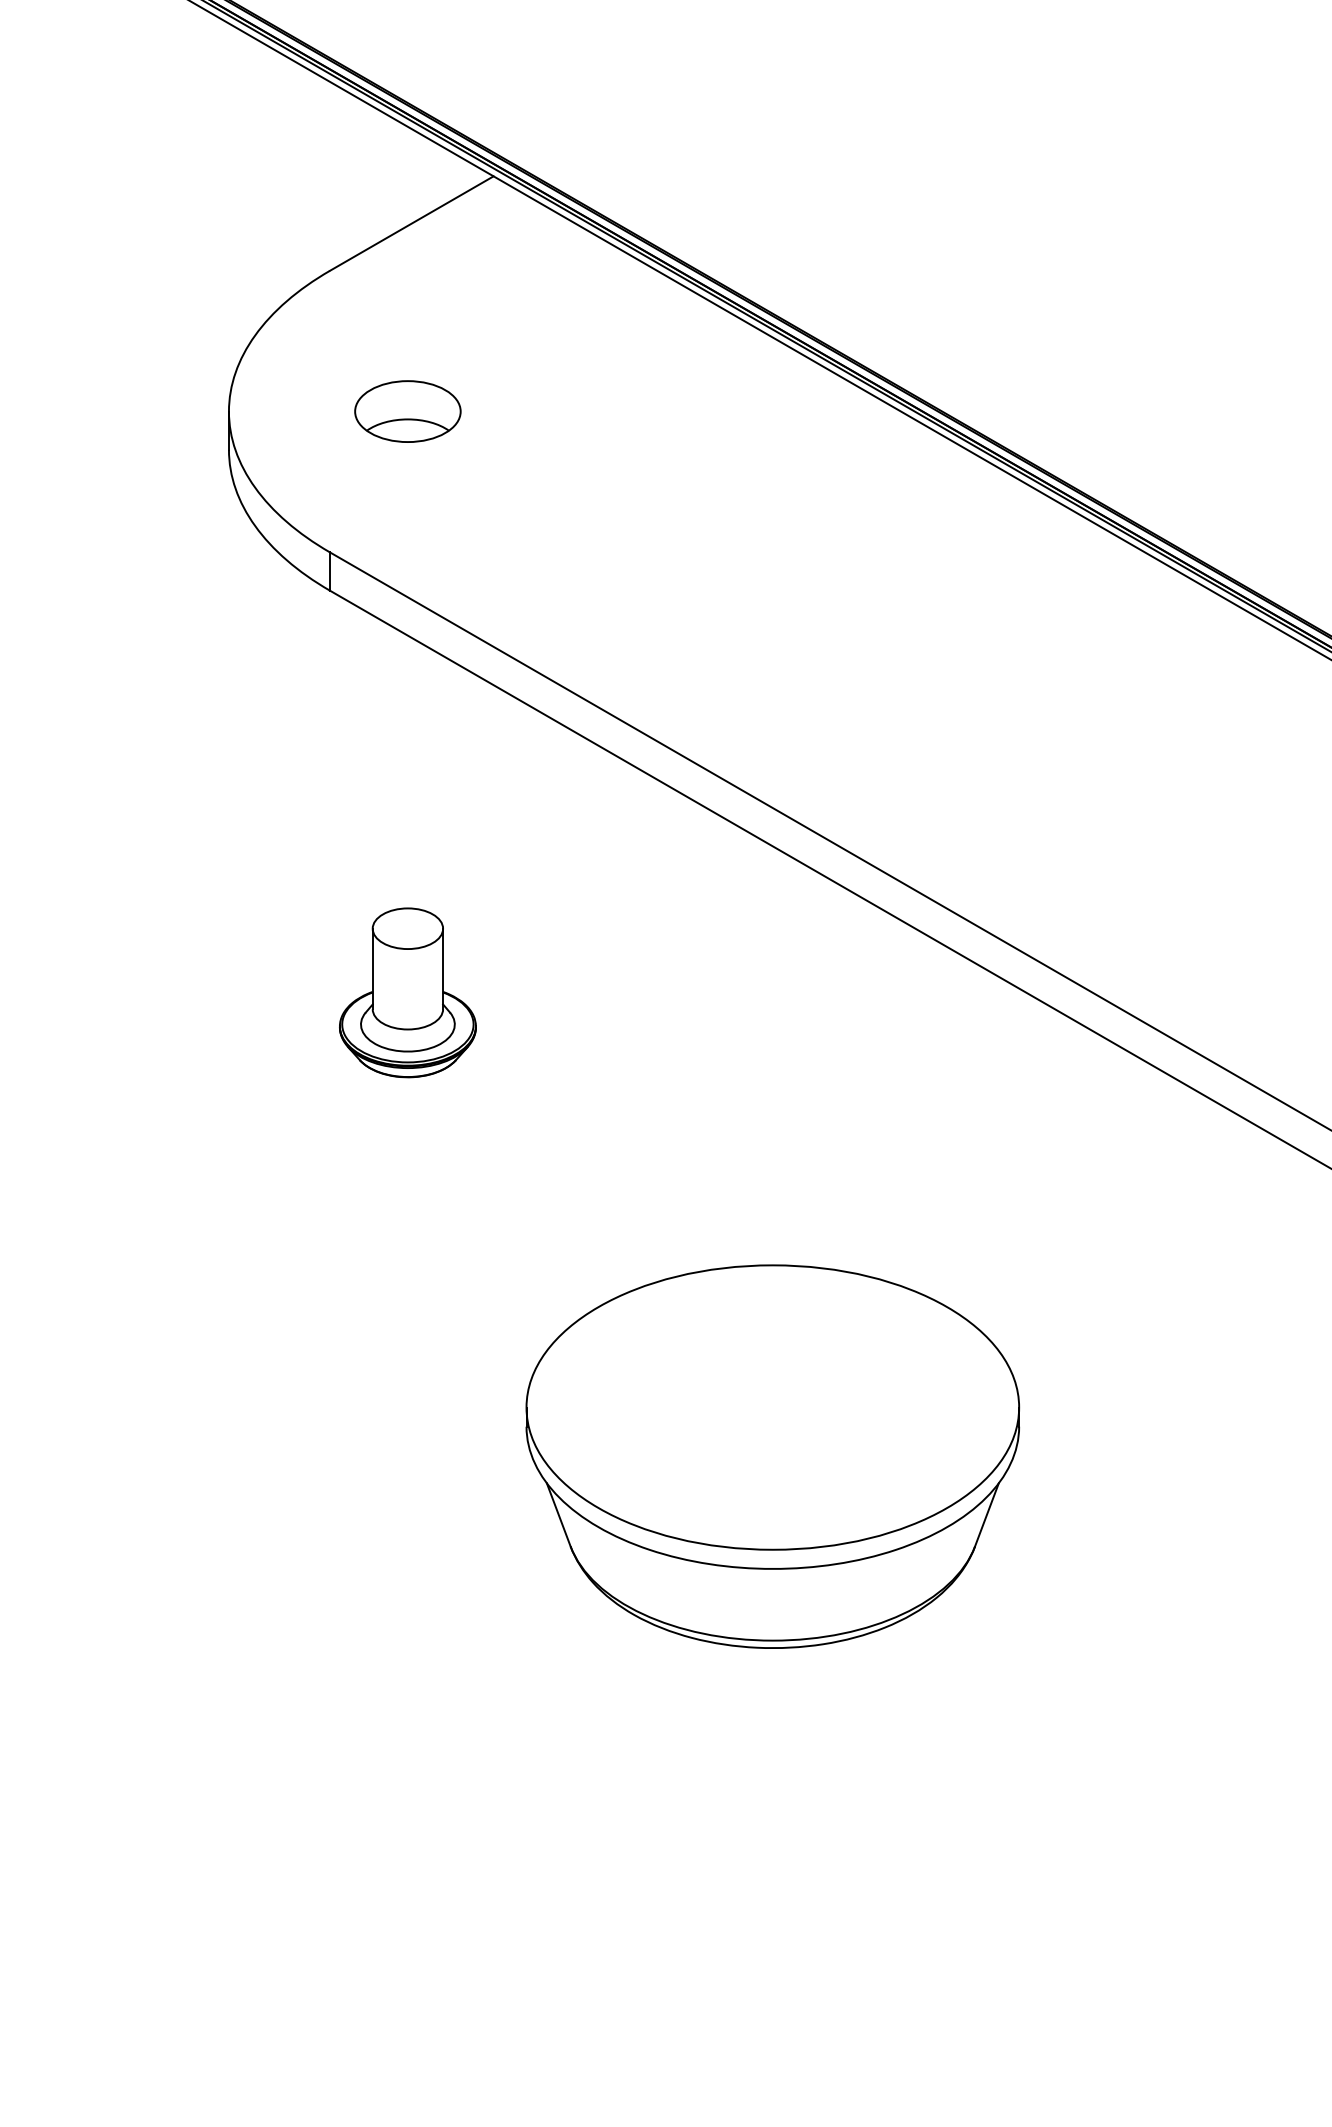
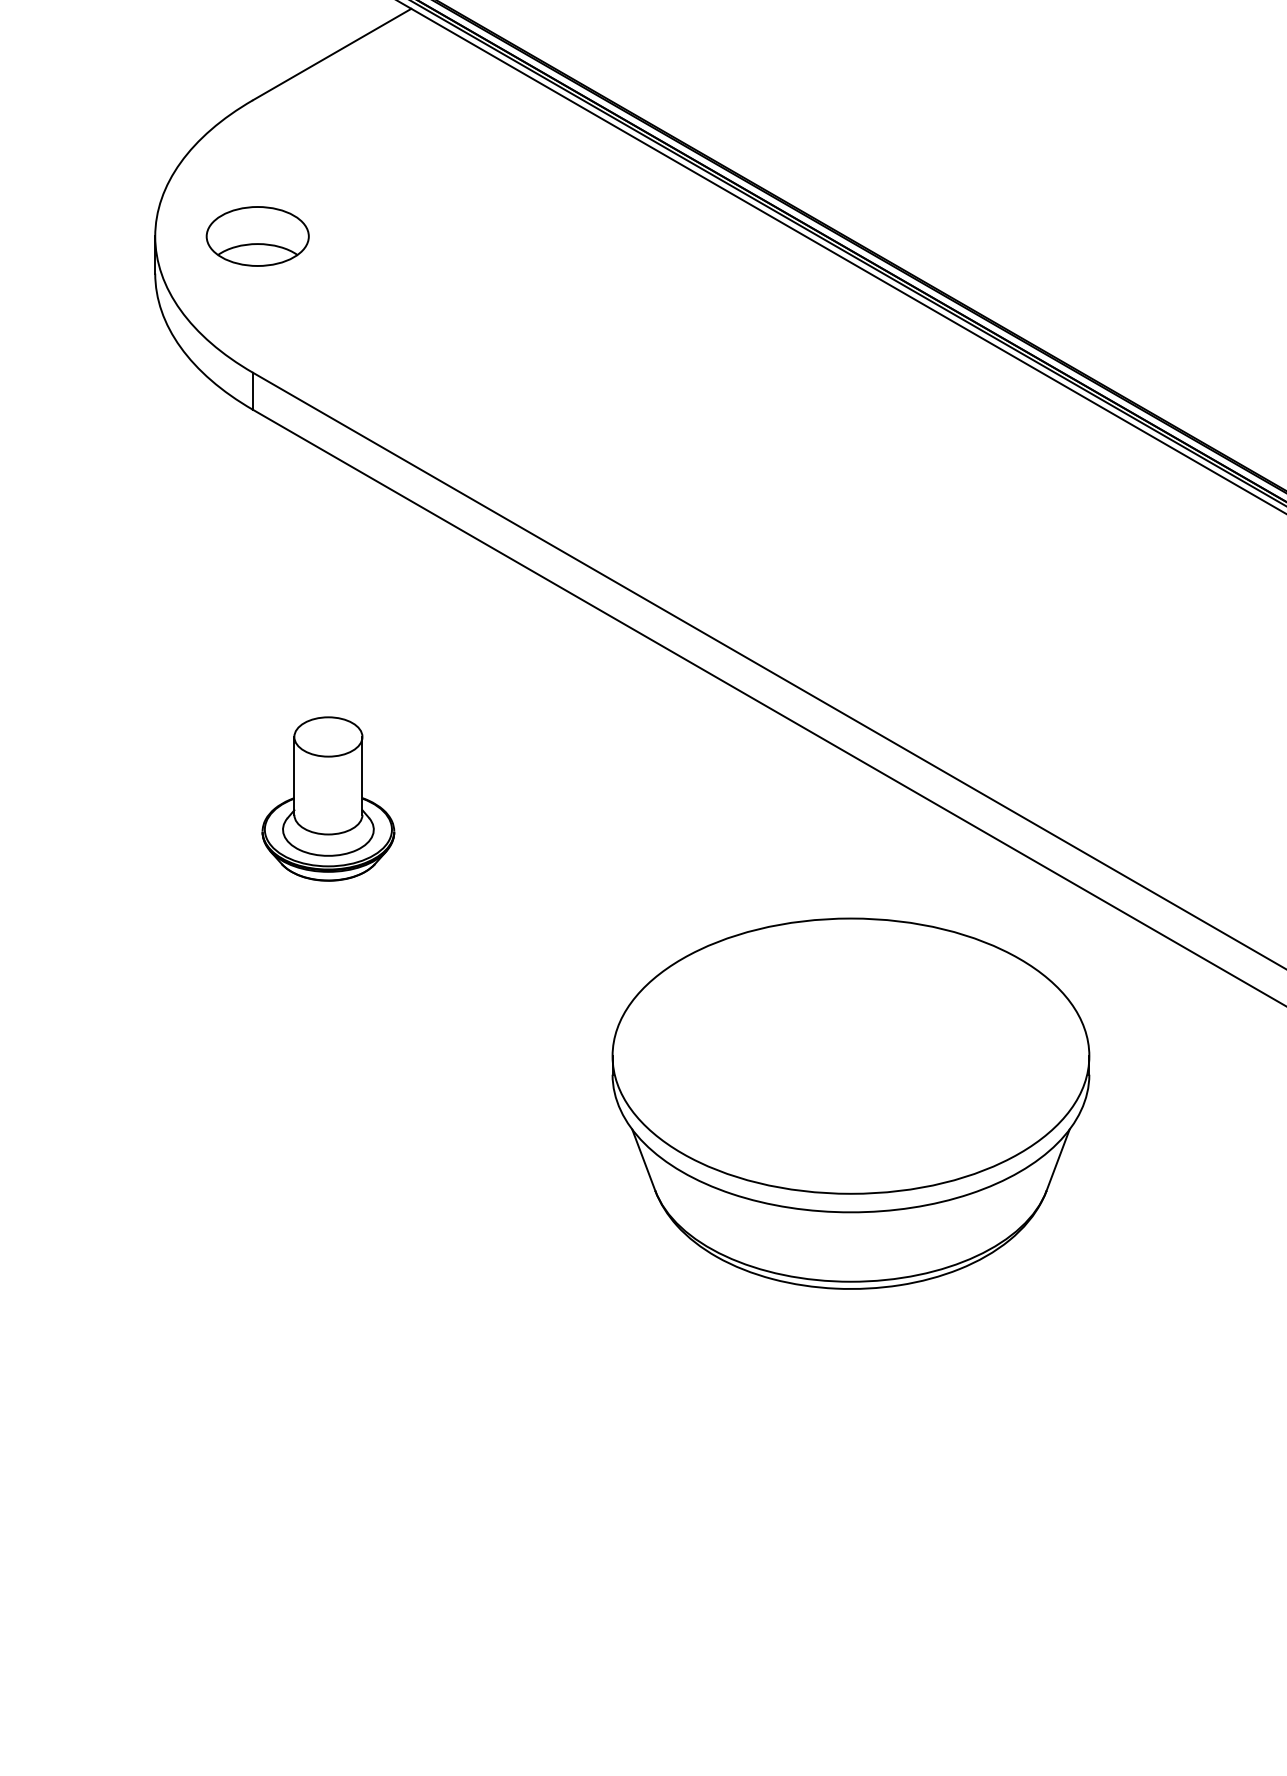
part: (407, 411) -> (257, 236), moved
part: (772, 1456) -> (850, 1103), moved

